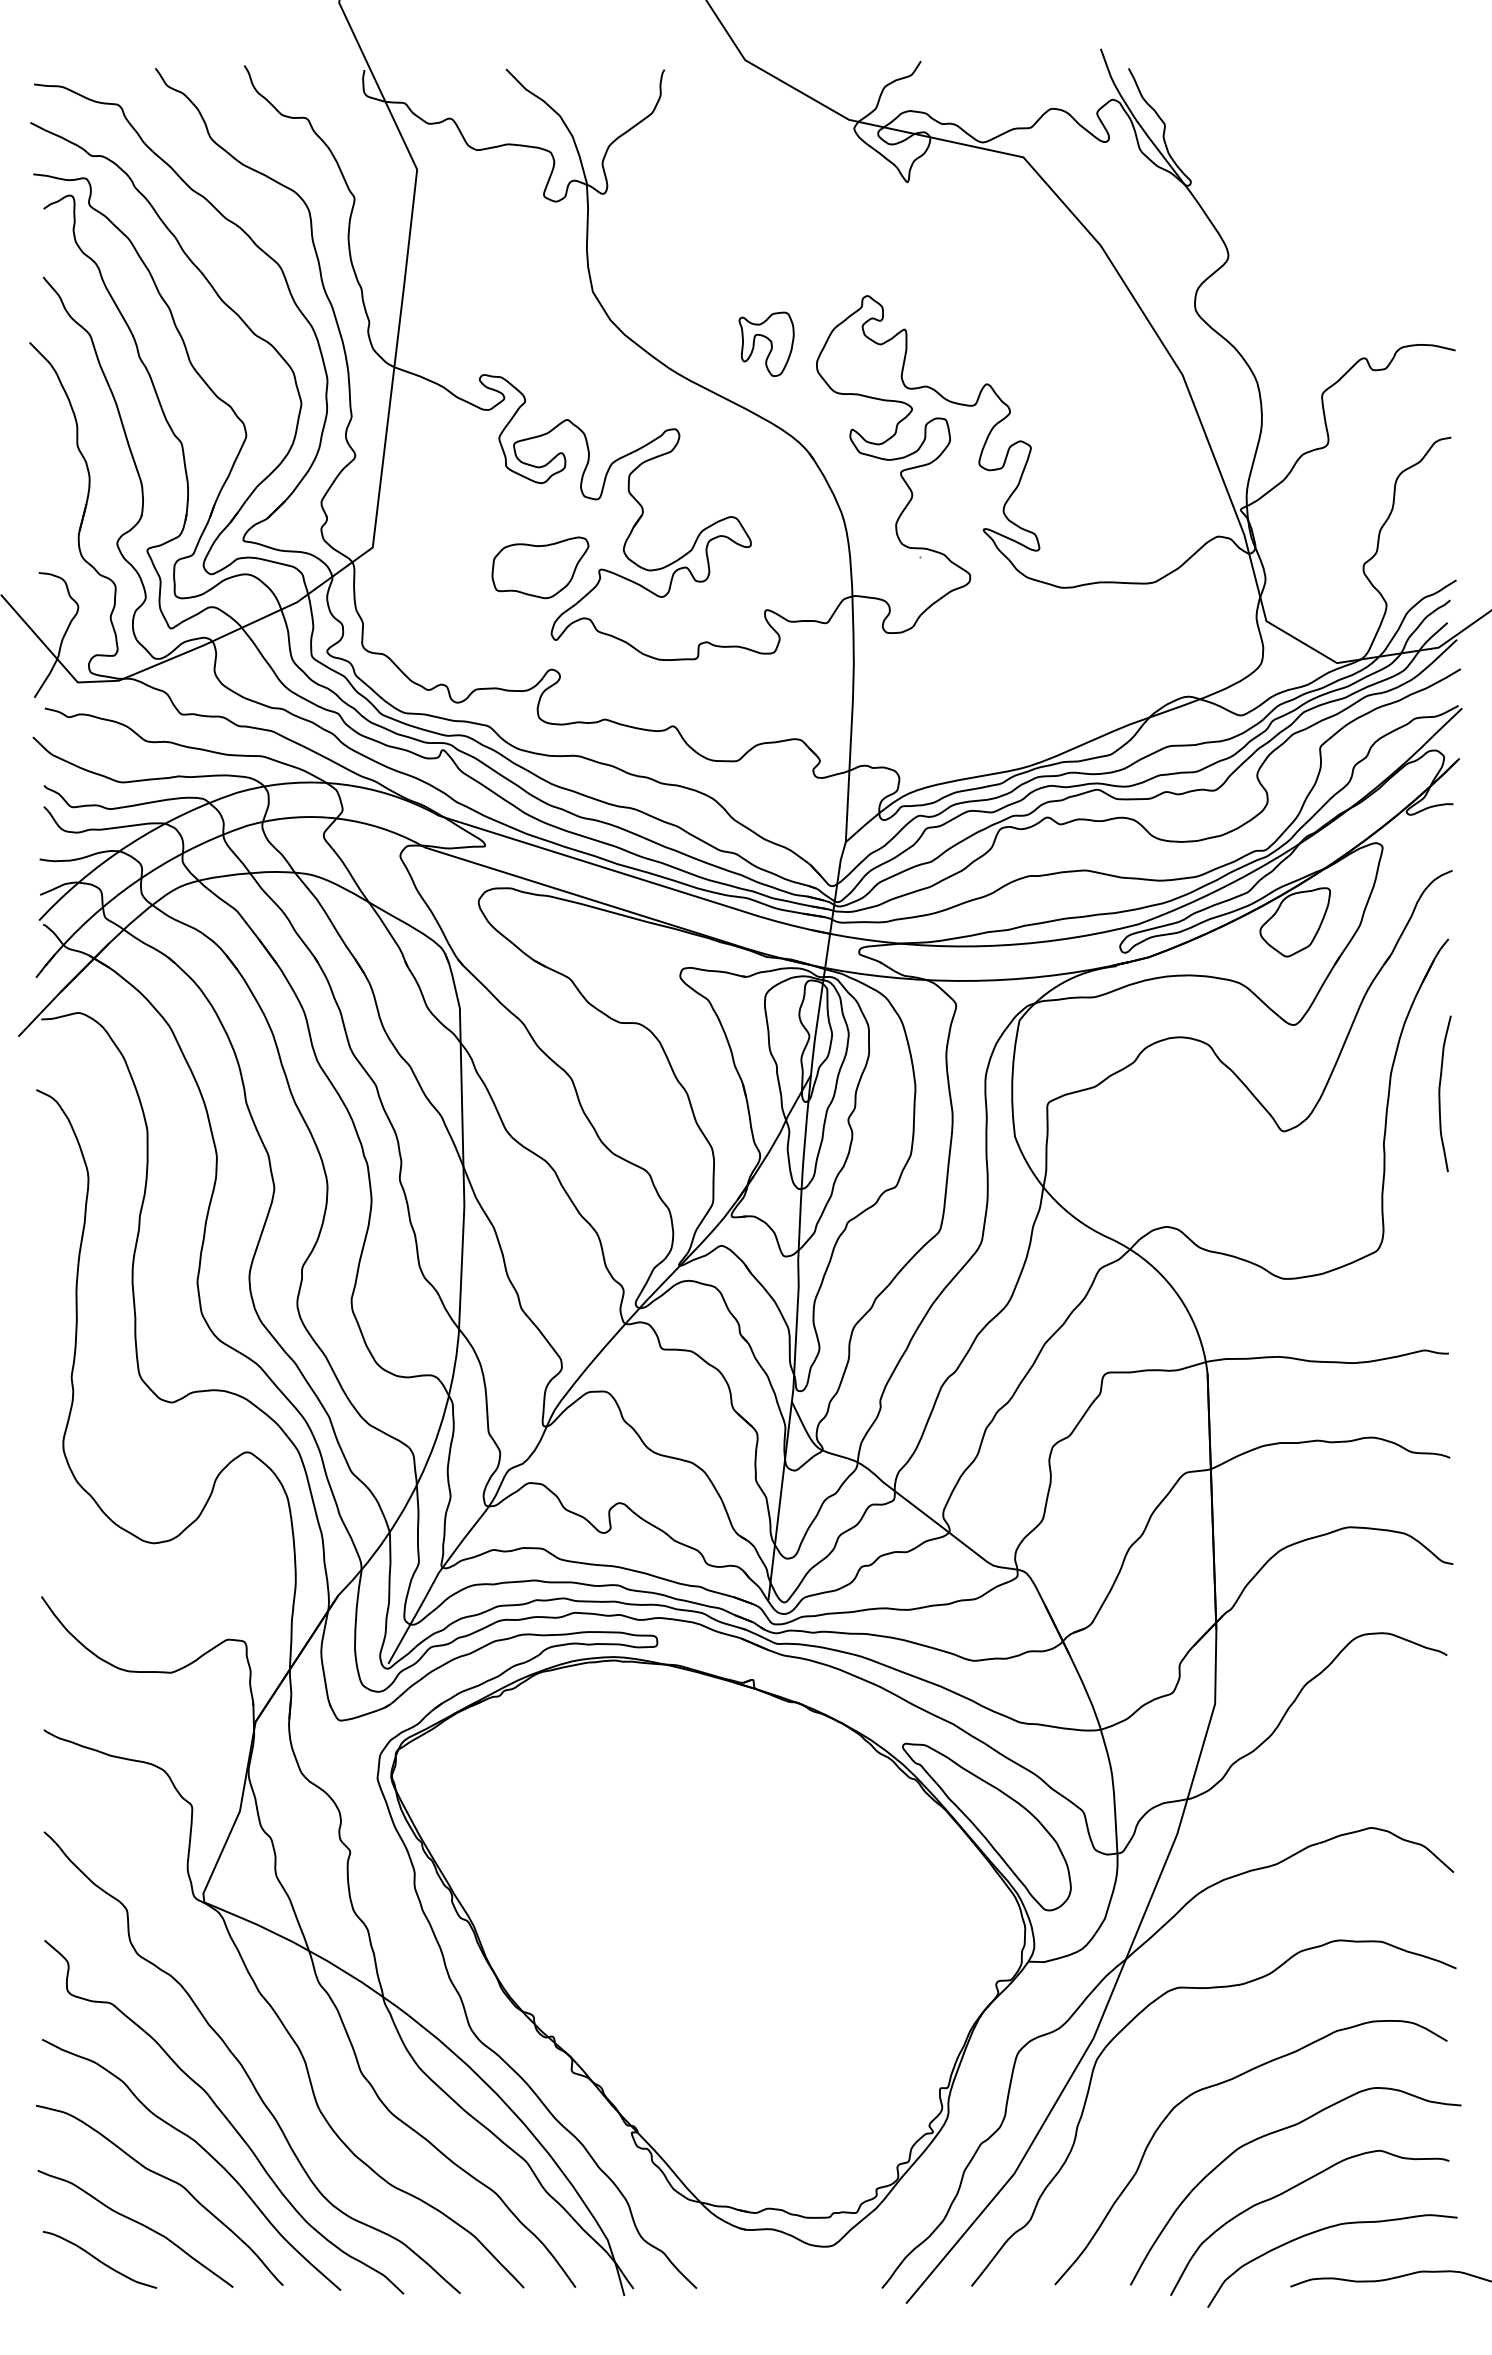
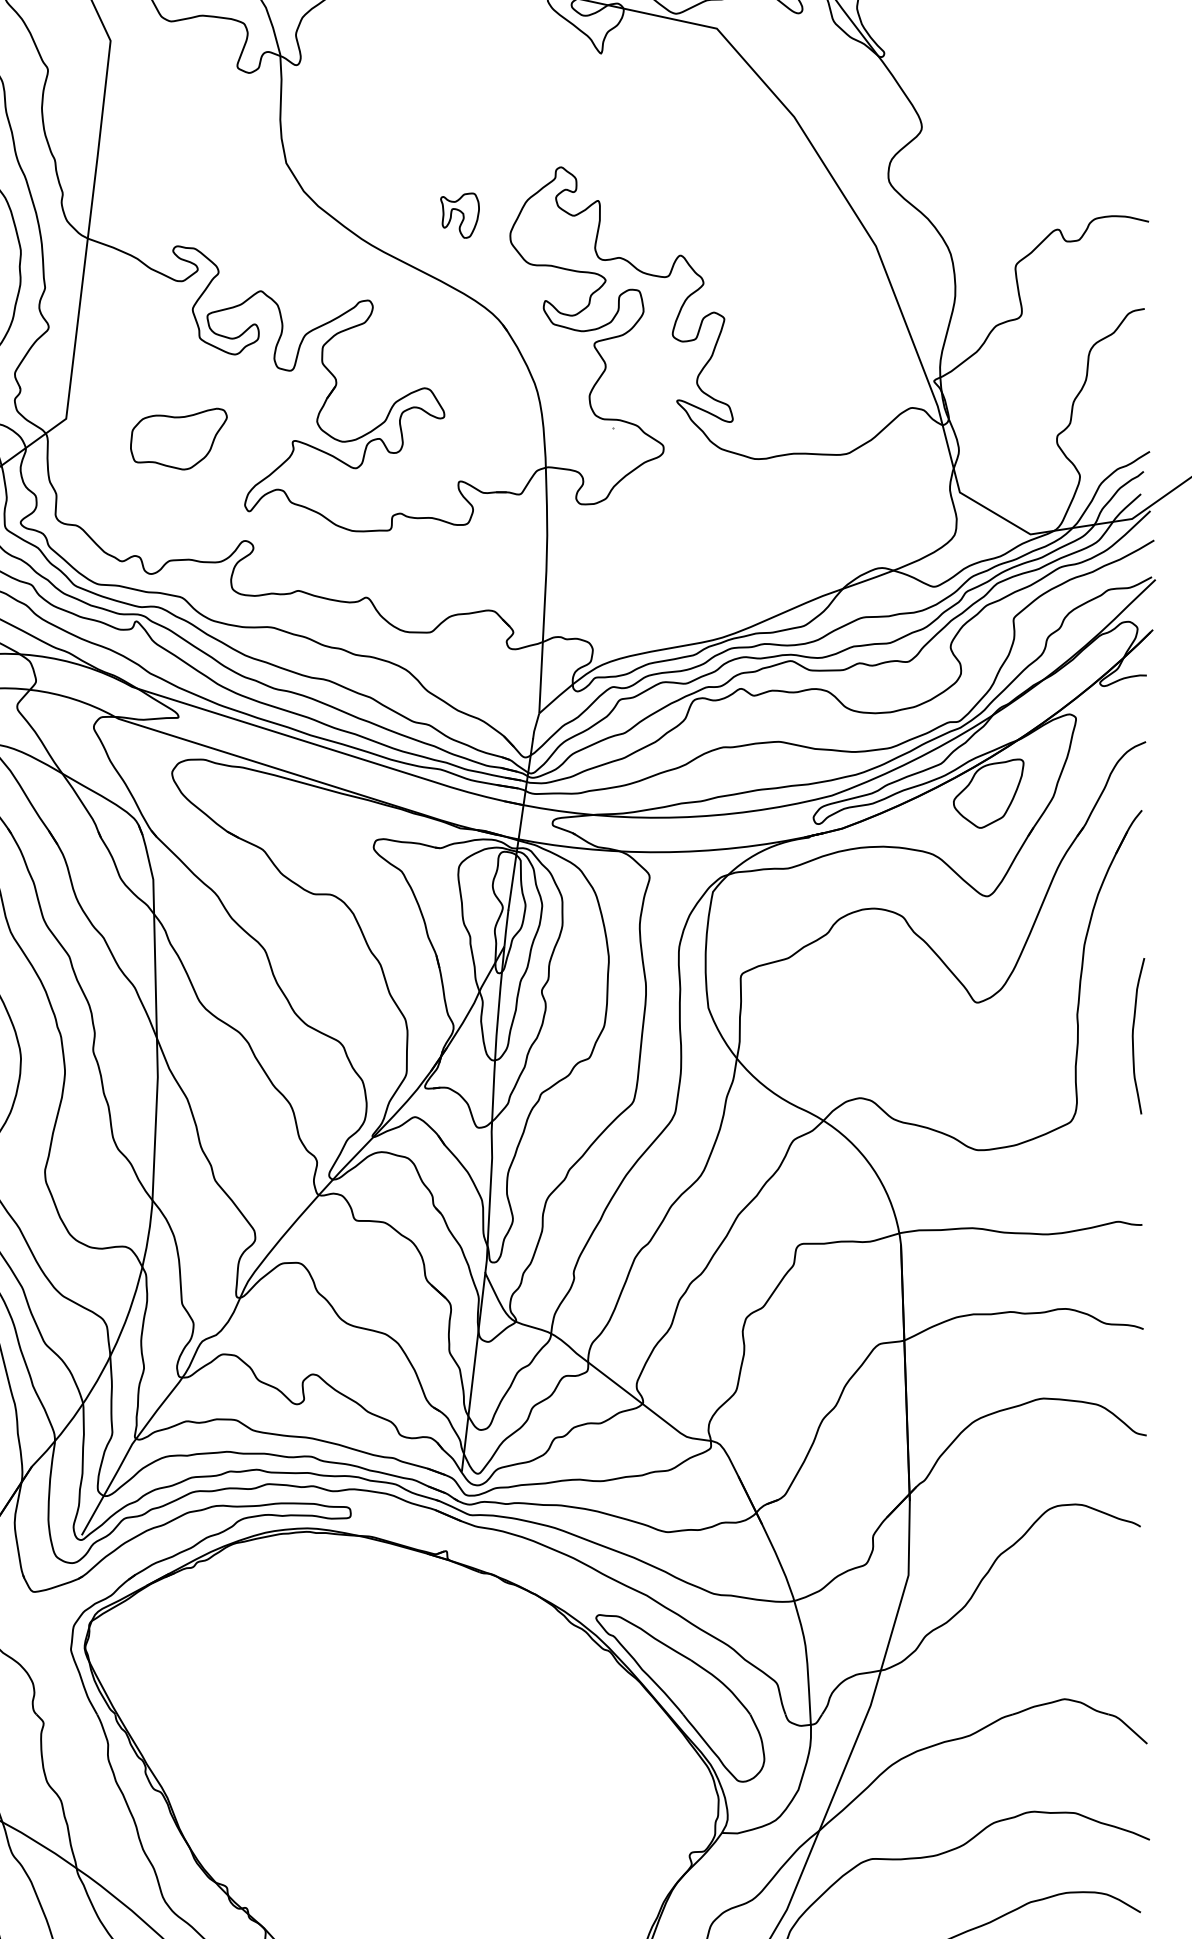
part: (766, 344) -> (459, 215), size x0.7
part: (540, 567) -> (178, 438), moved
curve: (1440, 1093) -> (1133, 1035), moved

